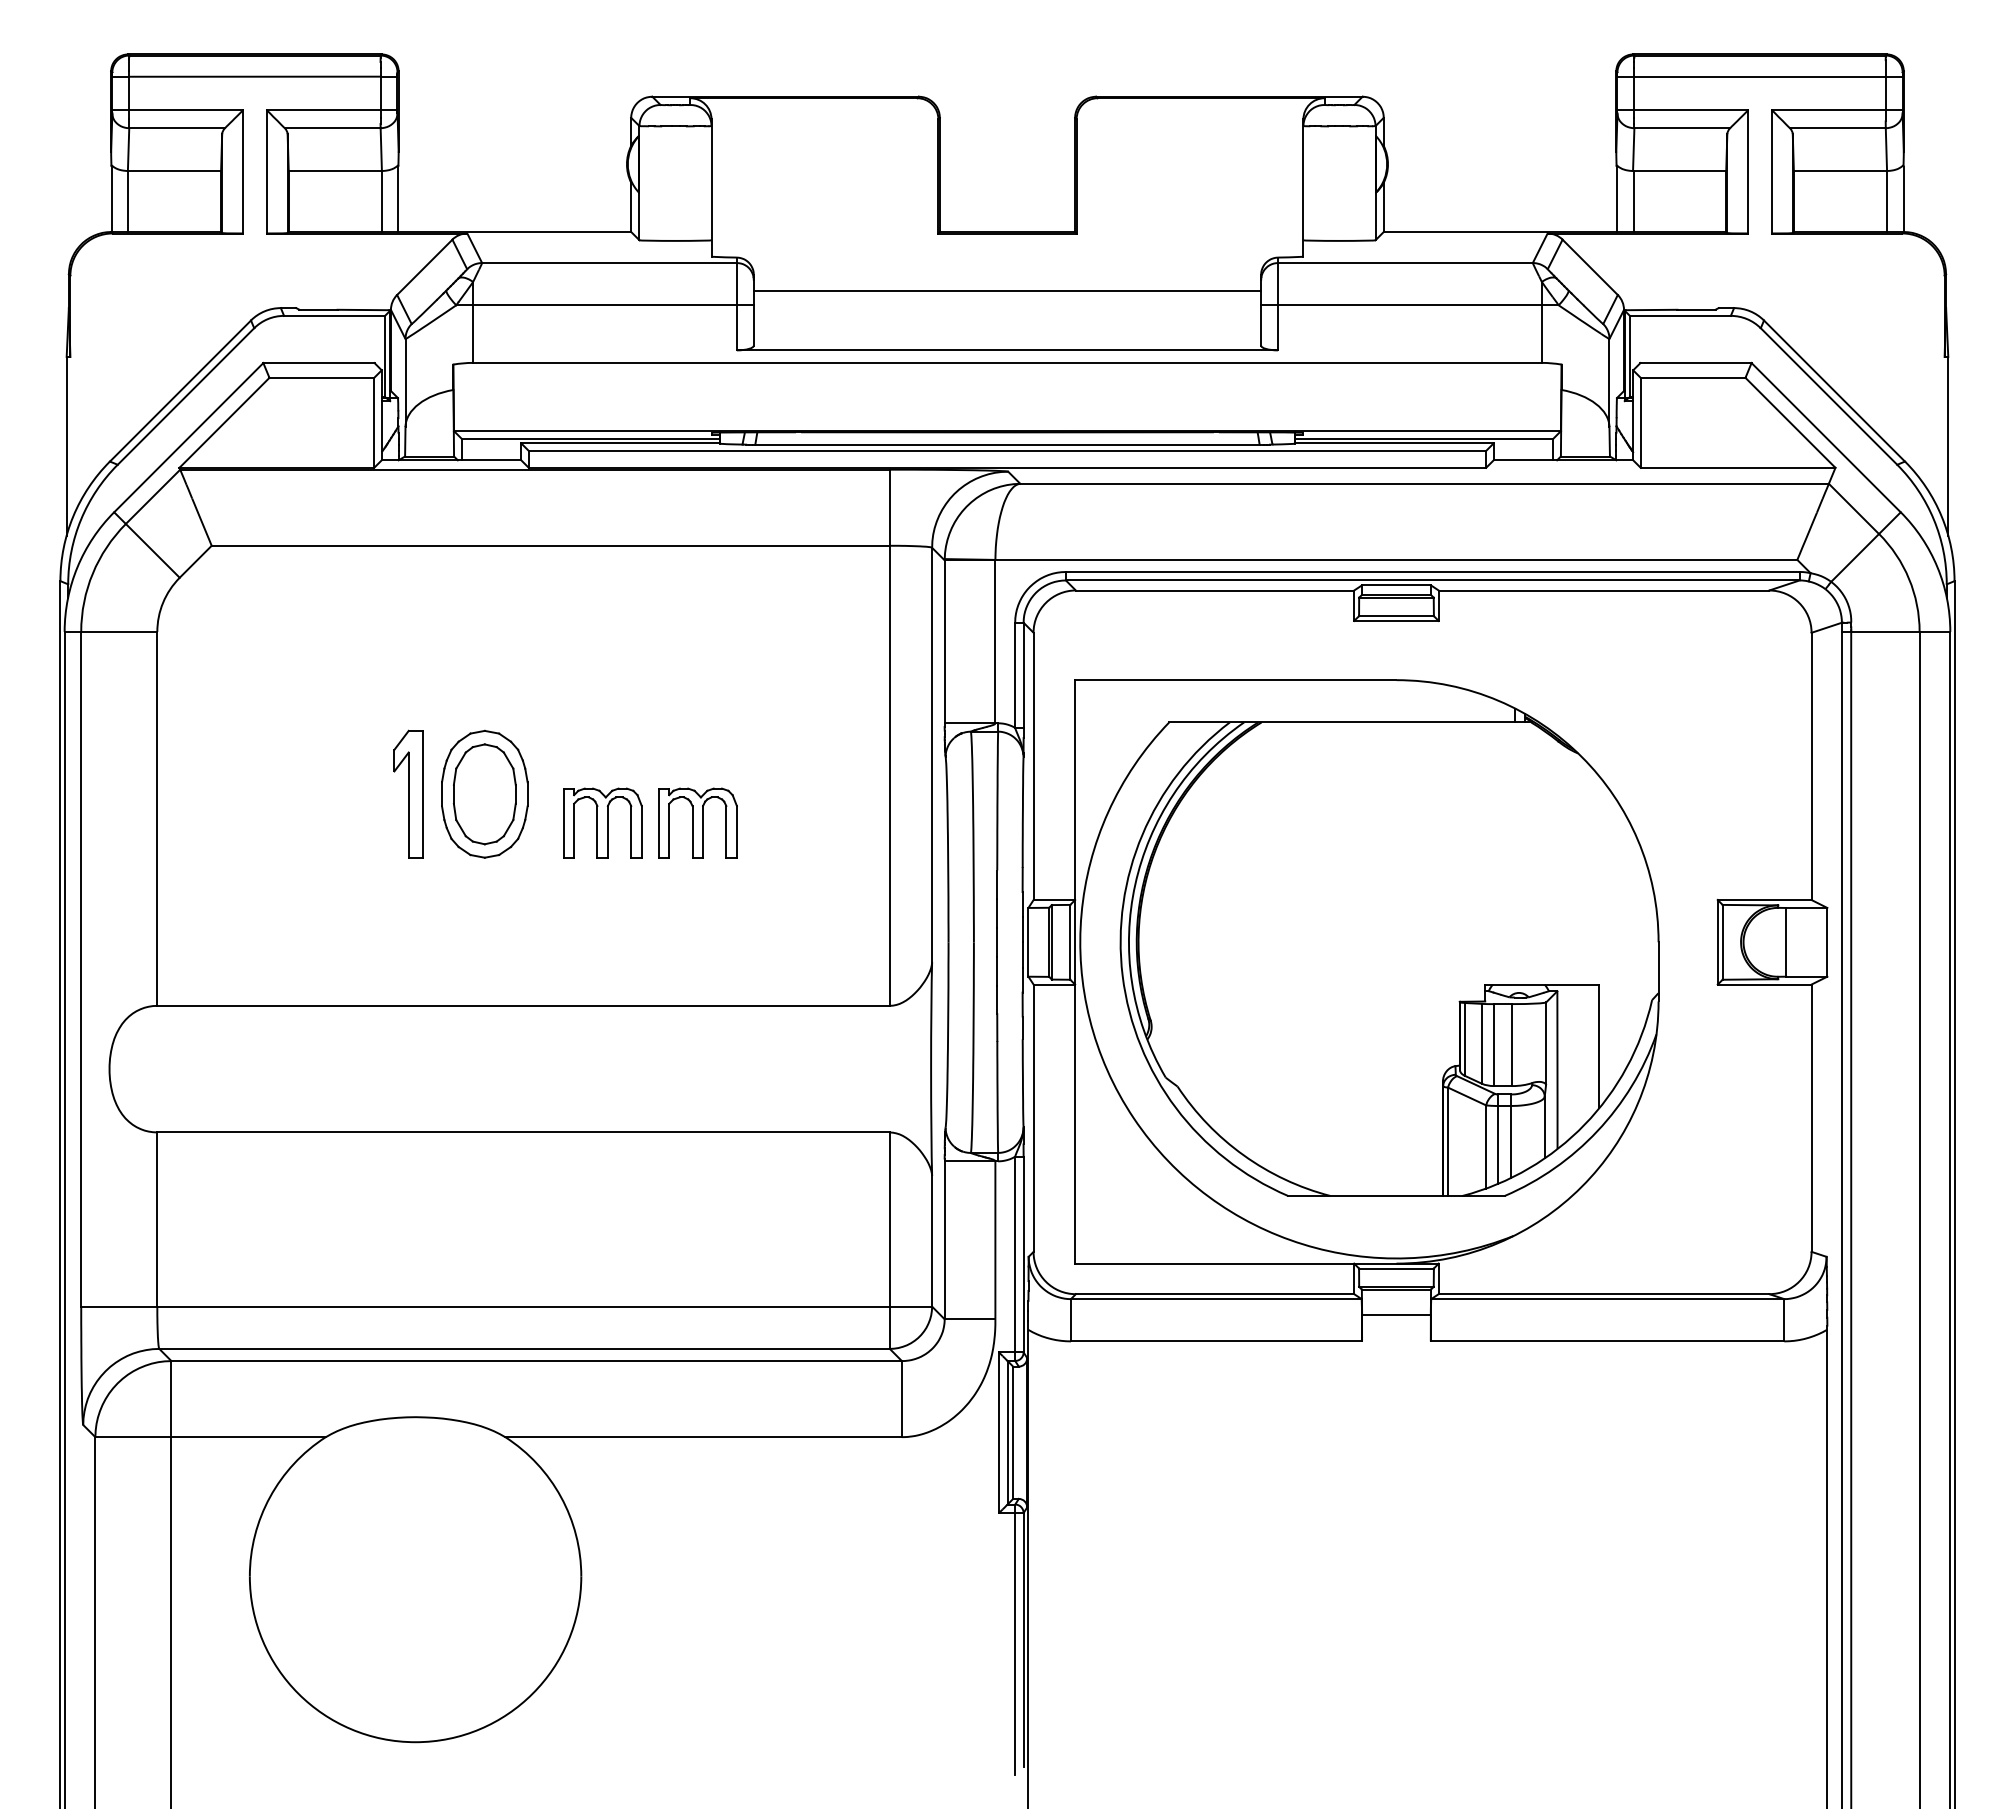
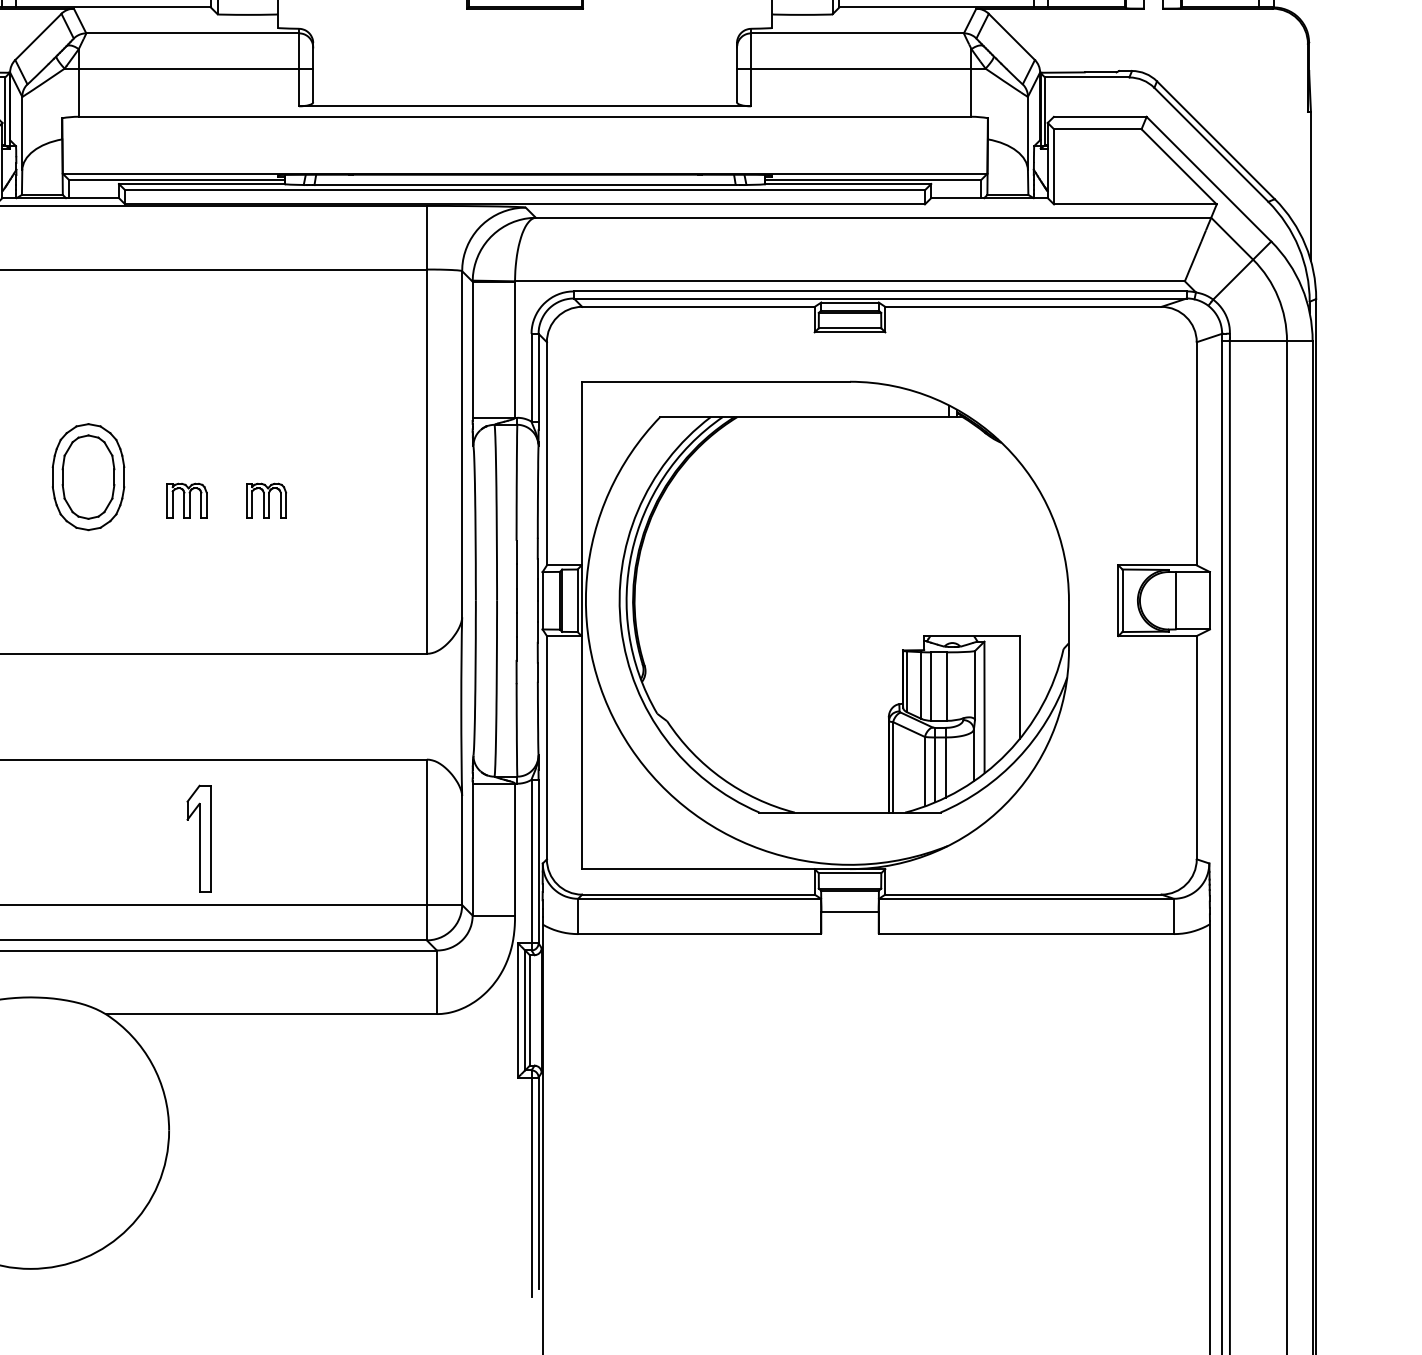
line: (1007, 291) -> (525, 57), removed
part: (408, 793) -> (199, 838), moved
part: (602, 822) -> (186, 500), size x0.6
part: (697, 822) -> (266, 500), size x0.6

